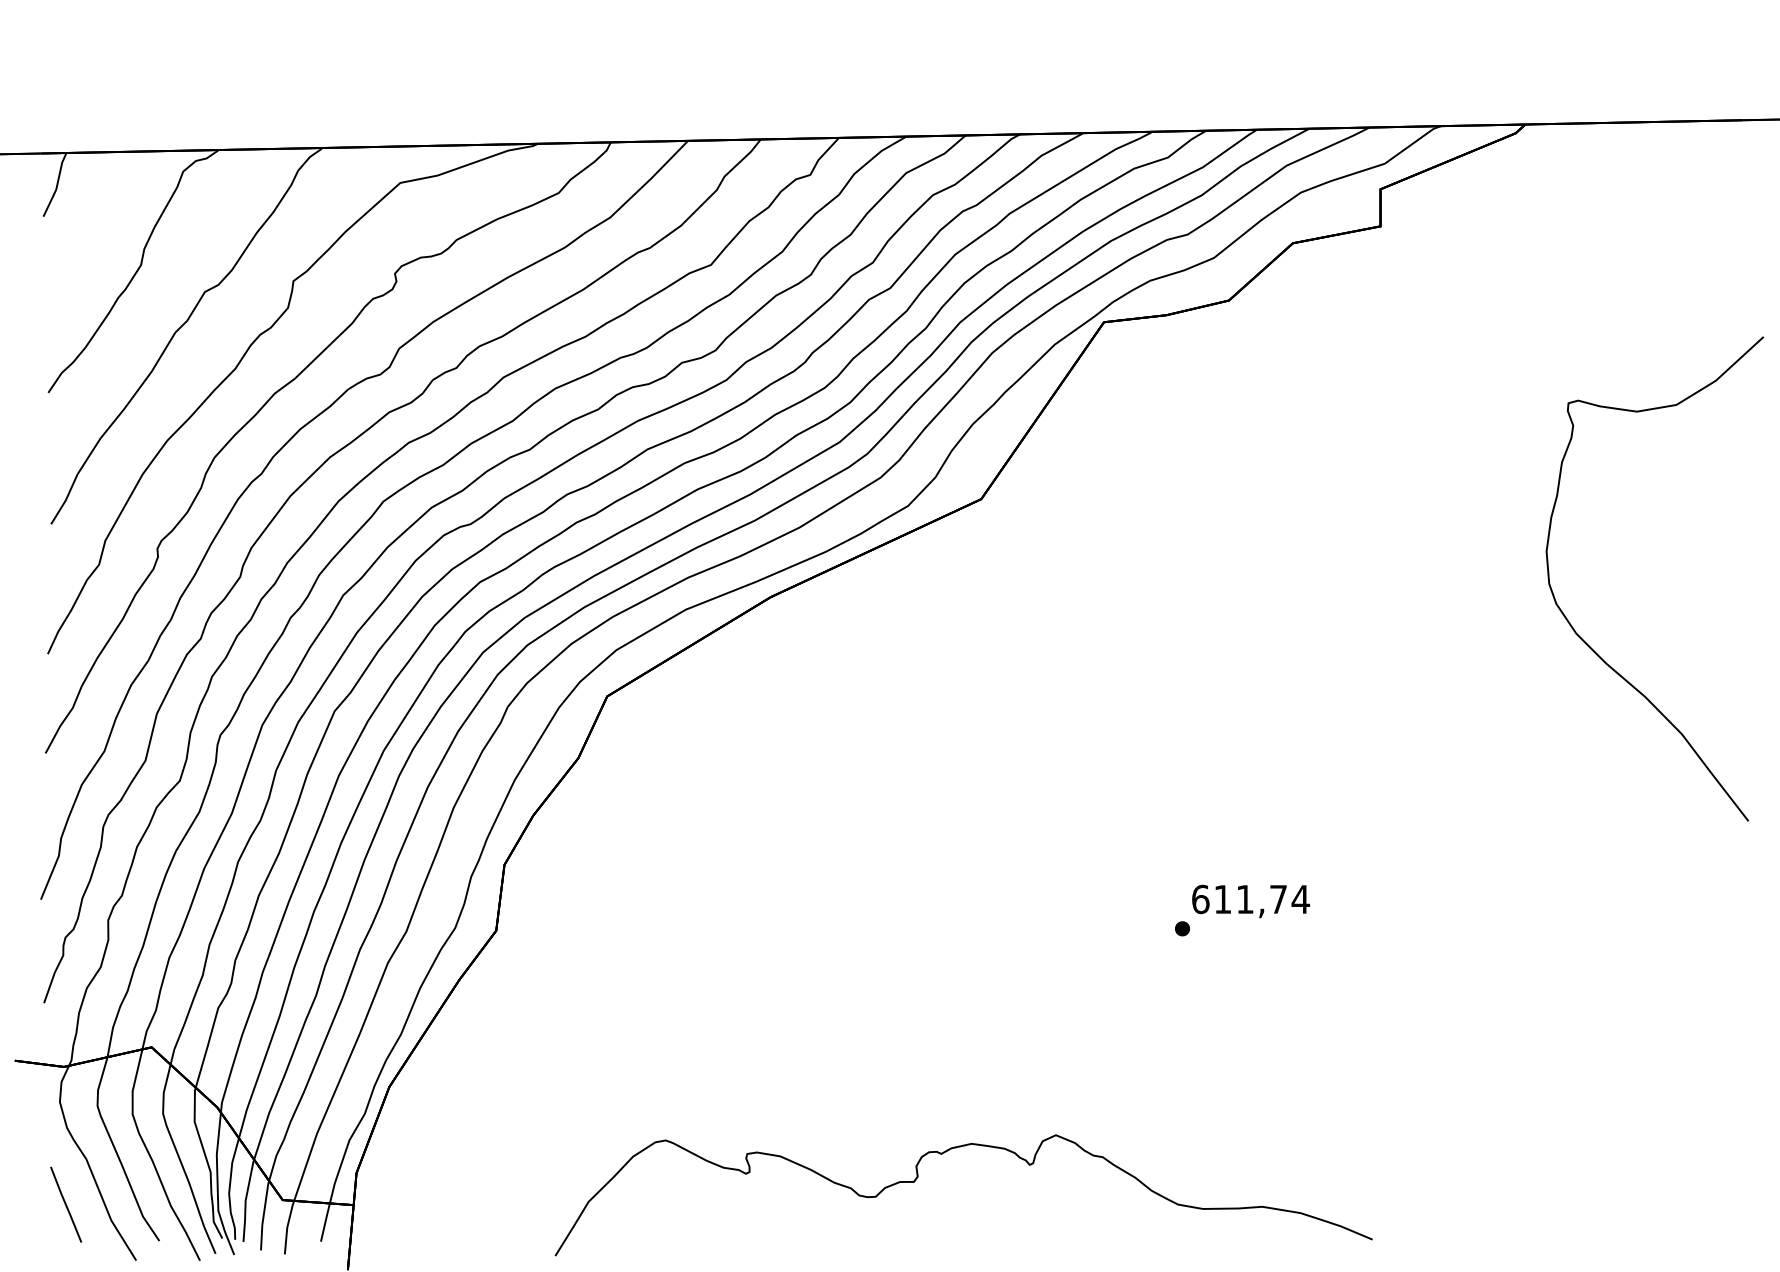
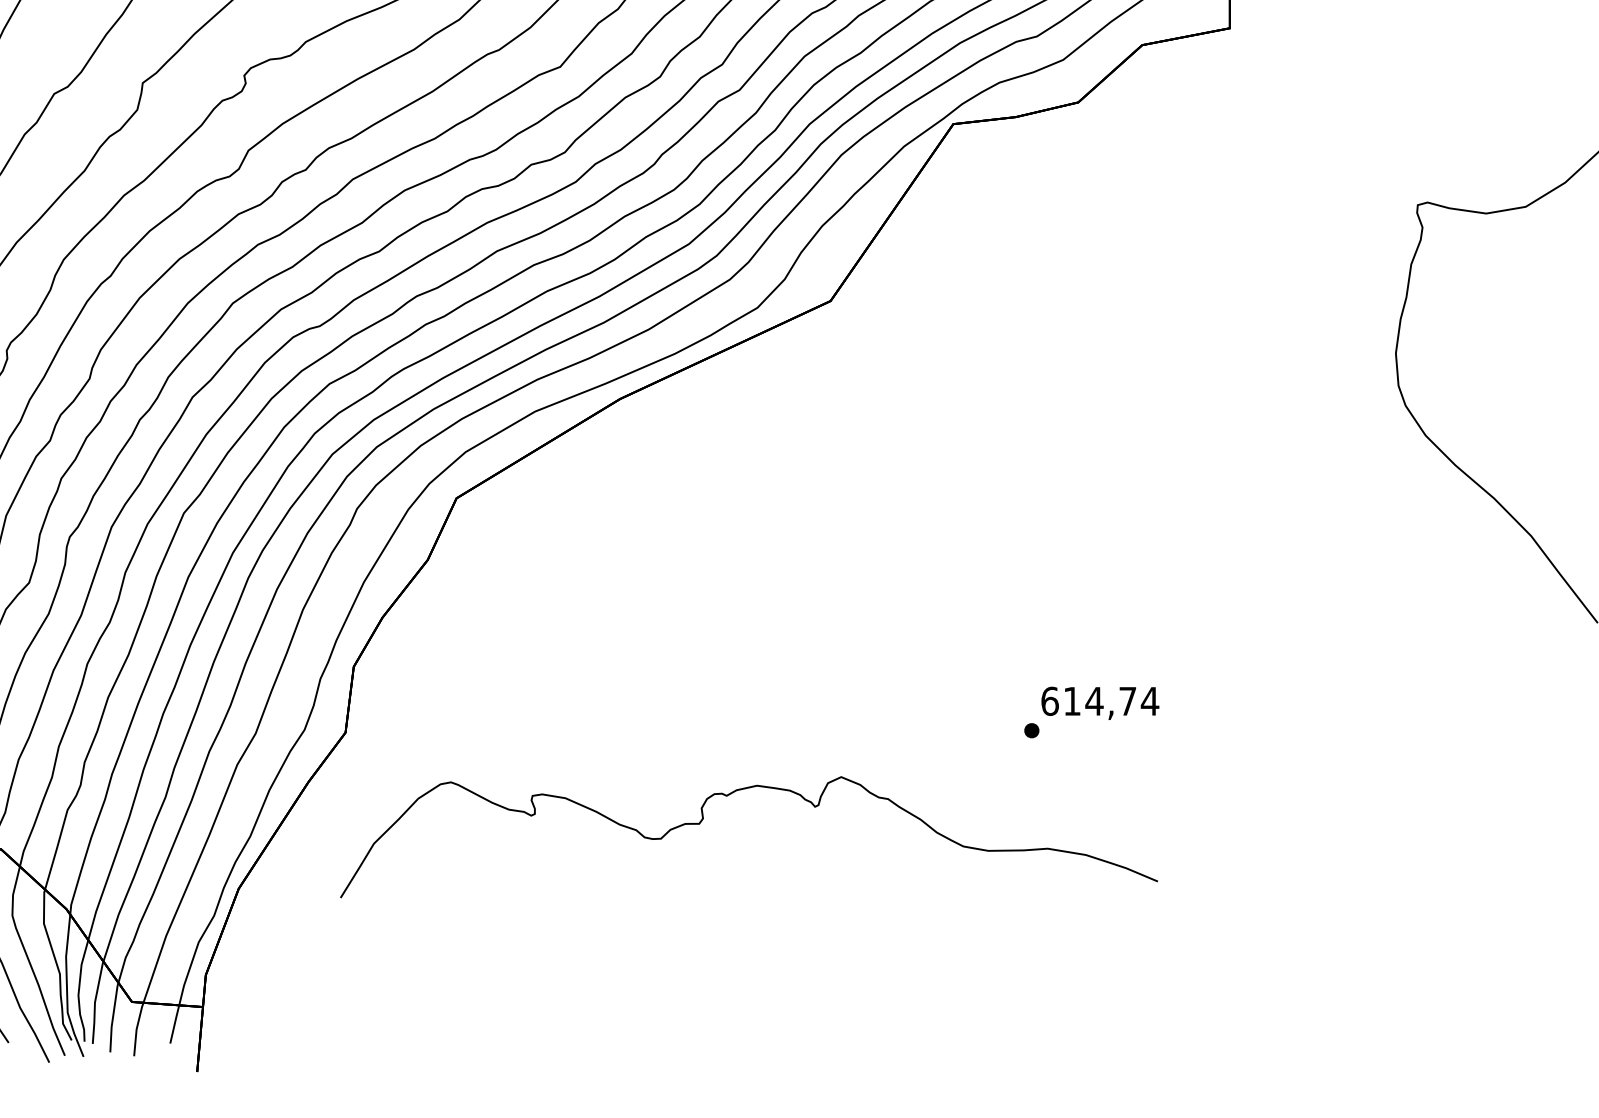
text: (1244, 899) -> (1093, 701), 611,74 -> 614,74
curve: (942, 1154) -> (727, 796), moved

